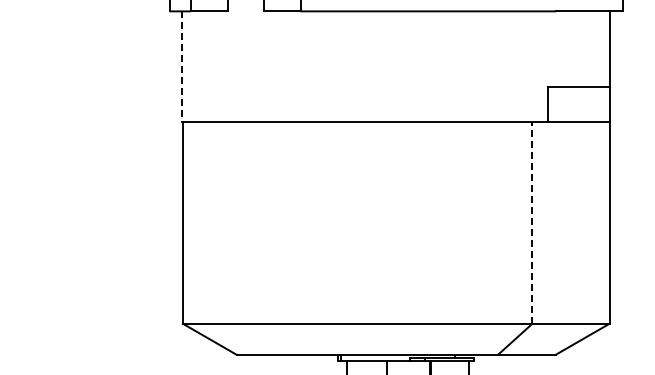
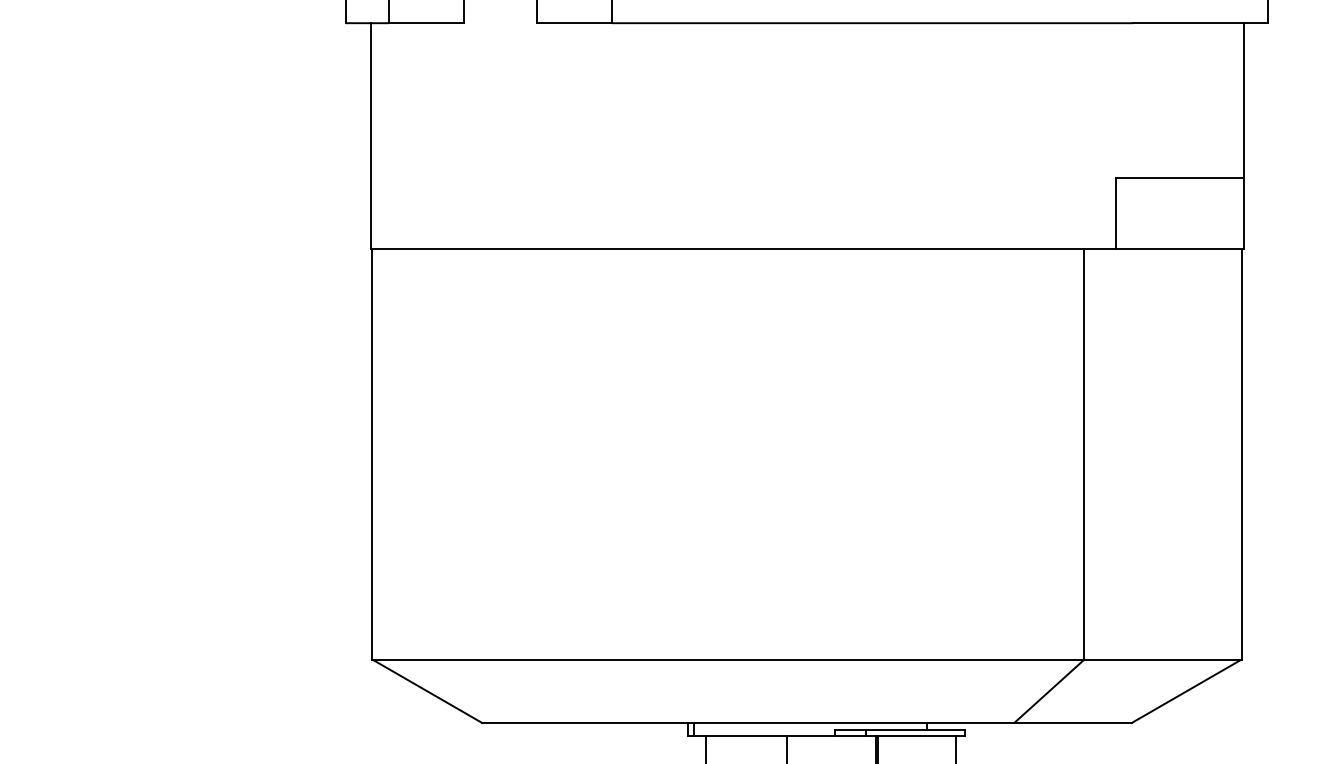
line: (181, 67) -> (369, 137), dashed -> solid
line: (532, 223) -> (1084, 455), dashed -> solid

